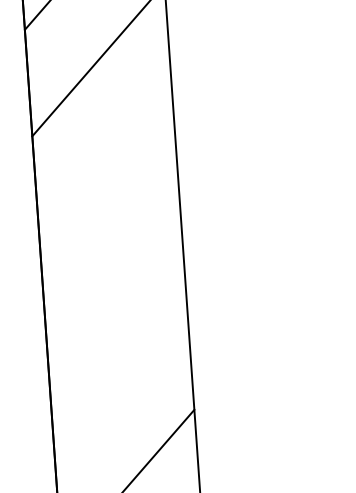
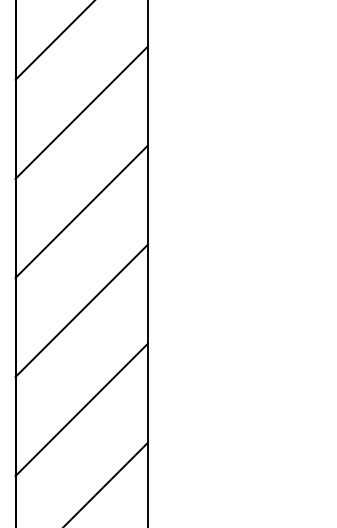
line: (105, 166) -> (81, 211), added
line: (113, 272) -> (81, 310), added
line: (120, 379) -> (81, 409), added

